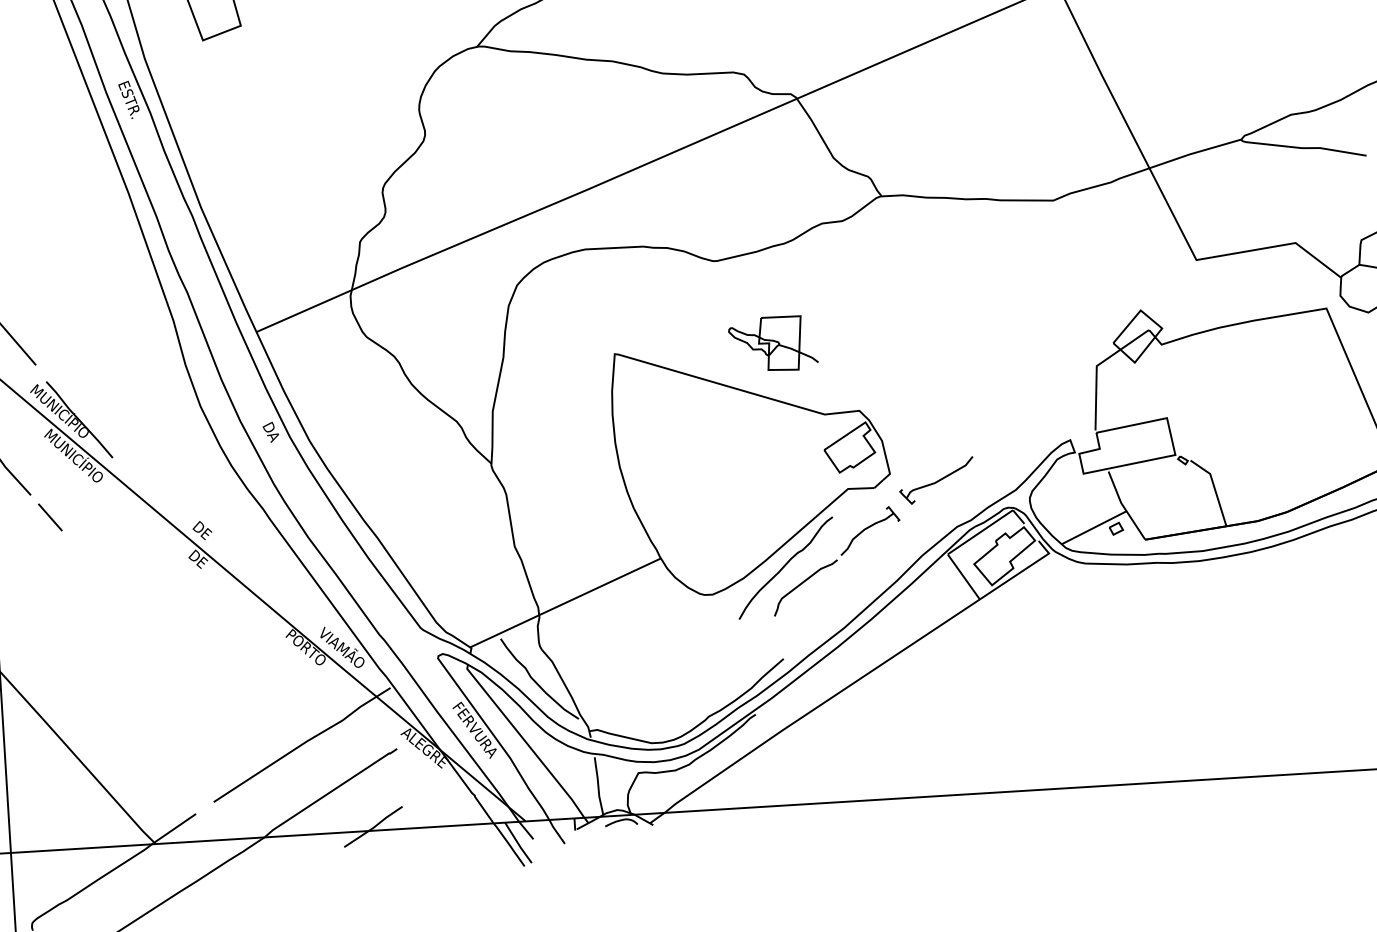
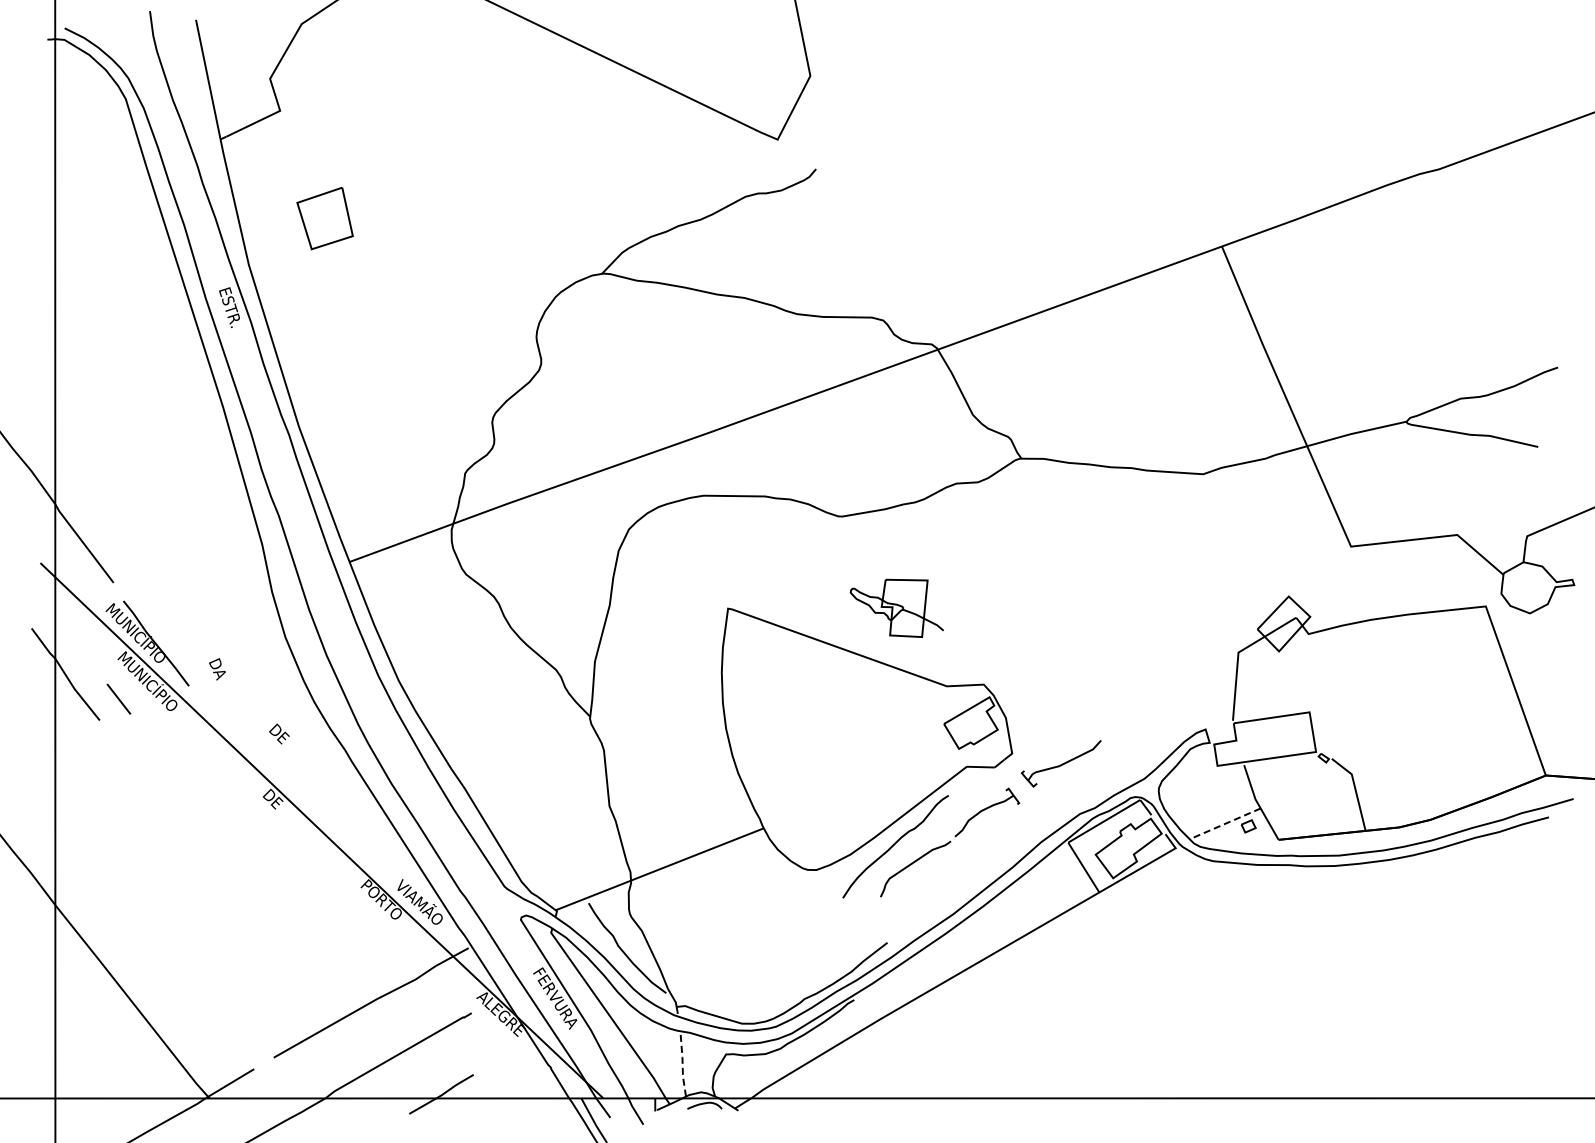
text: (271, 432) -> (217, 669), moved
line: (49, 516) -> (118, 698), moved
line: (1094, 527) -> (1225, 823), solid -> dashed
text: (202, 530) -> (279, 733), moved
line: (598, 786) -> (682, 1066), solid -> dashed

